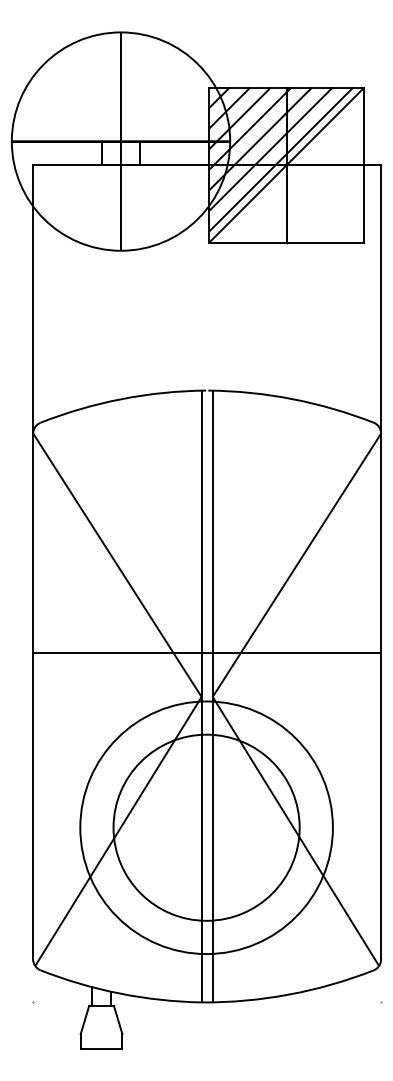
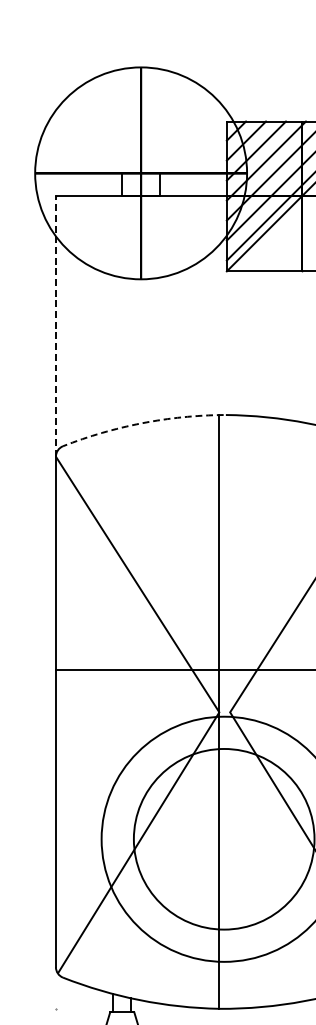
line: (33, 298) -> (56, 325), solid -> dashed
arc: (121, 399) -> (141, 423), solid -> dashed
line: (212, 696) -> (229, 711), removed

